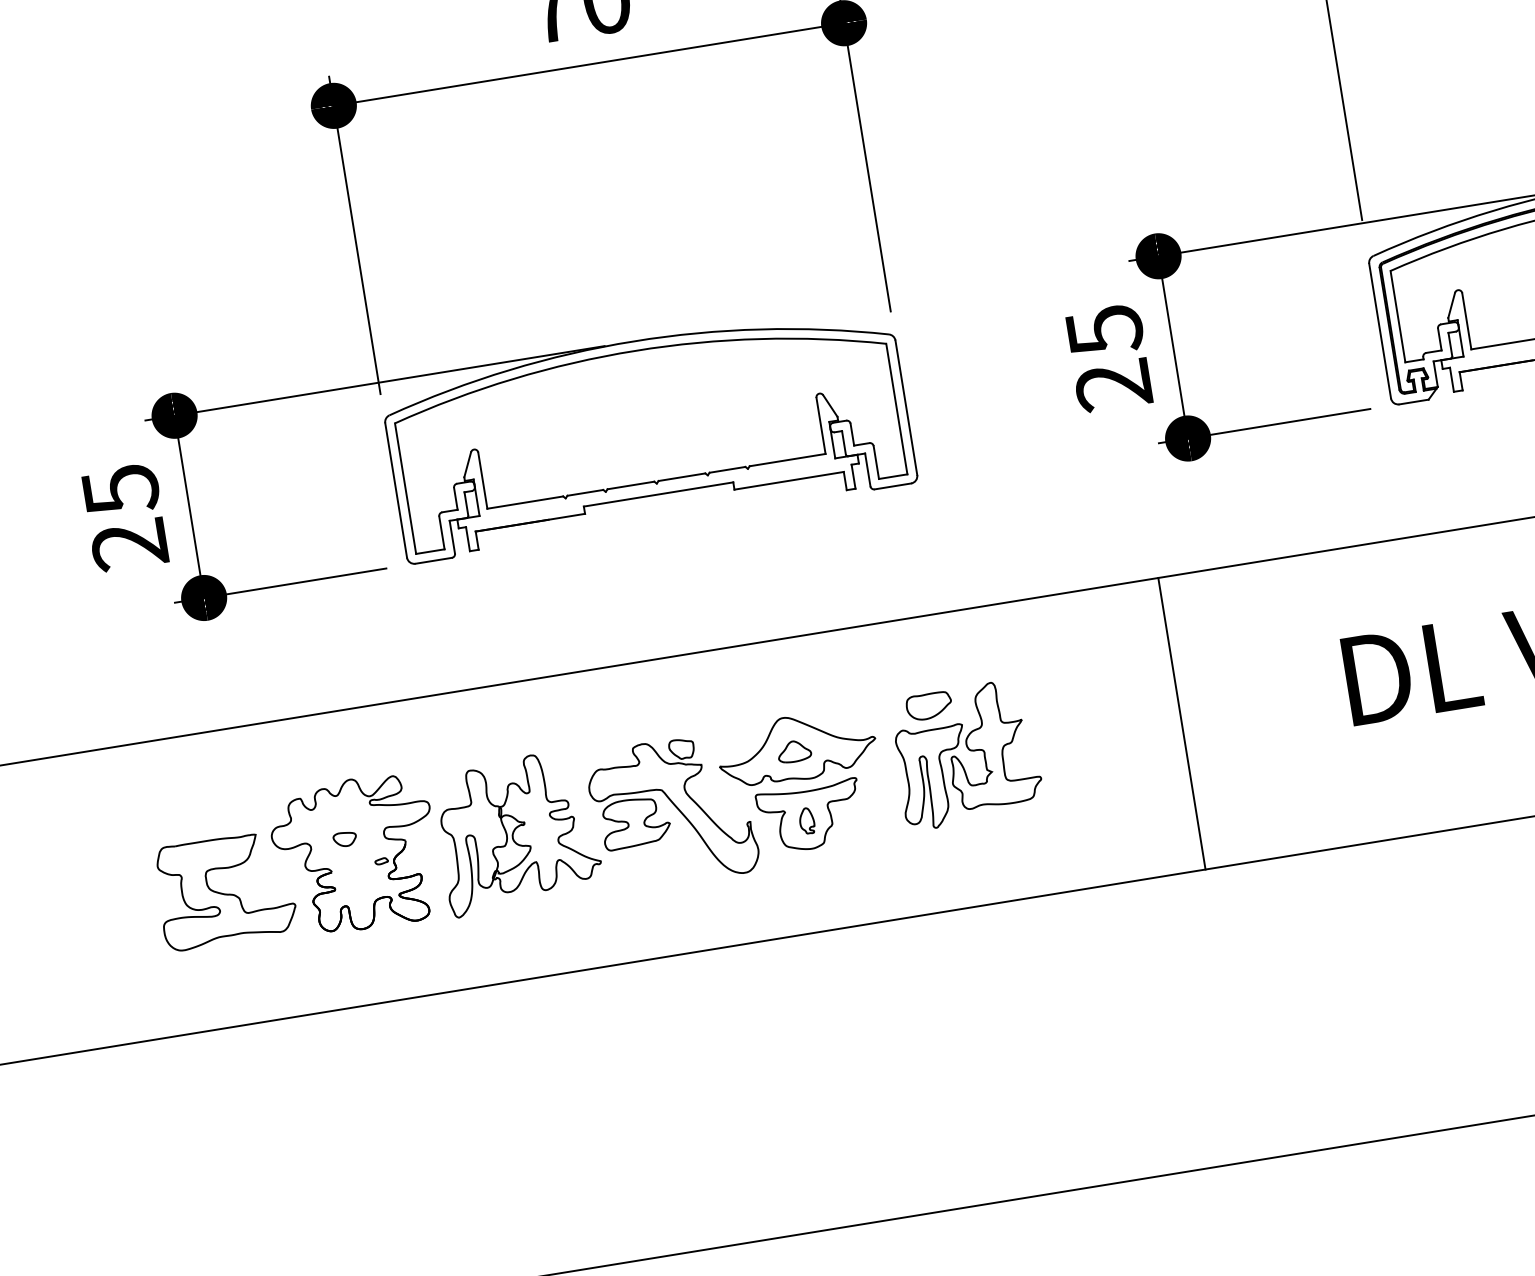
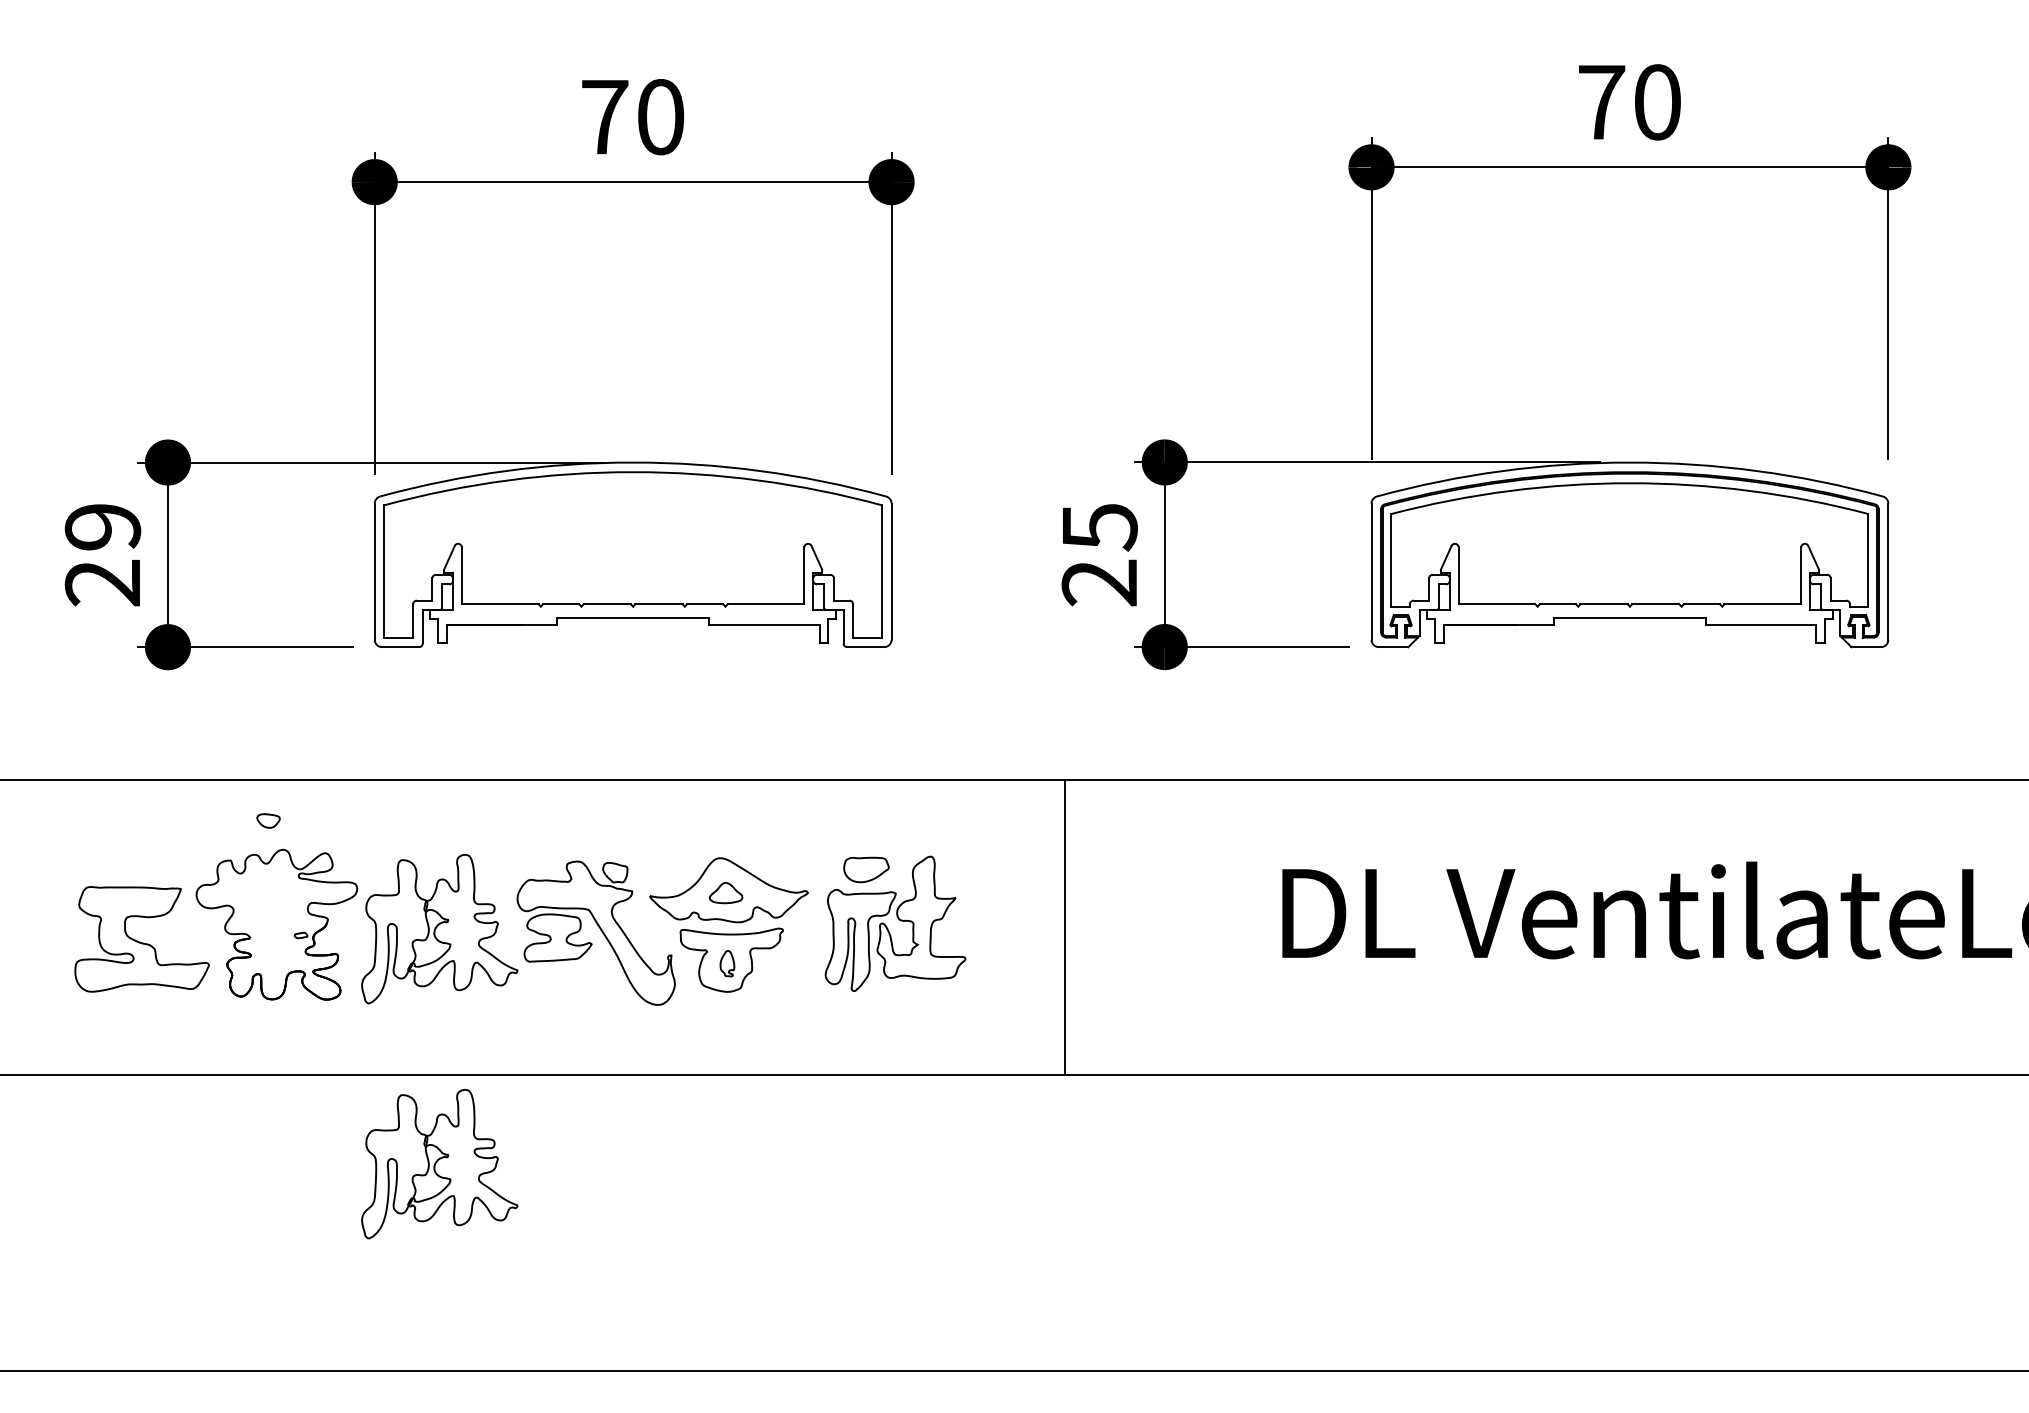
text: (120, 490) -> (102, 527), 25 -> 29
line: (1182, 723) -> (1065, 927), moved
part: (344, 838) -> (268, 820), moved
part: (554, 1064) -> (439, 1163), added

